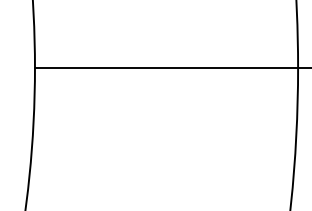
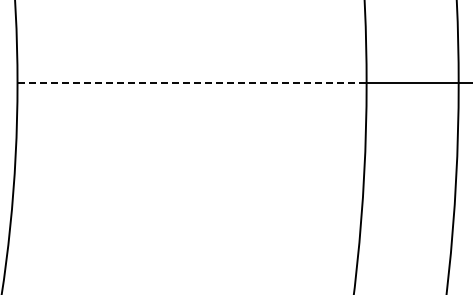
line: (166, 67) -> (192, 83), solid -> dashed

